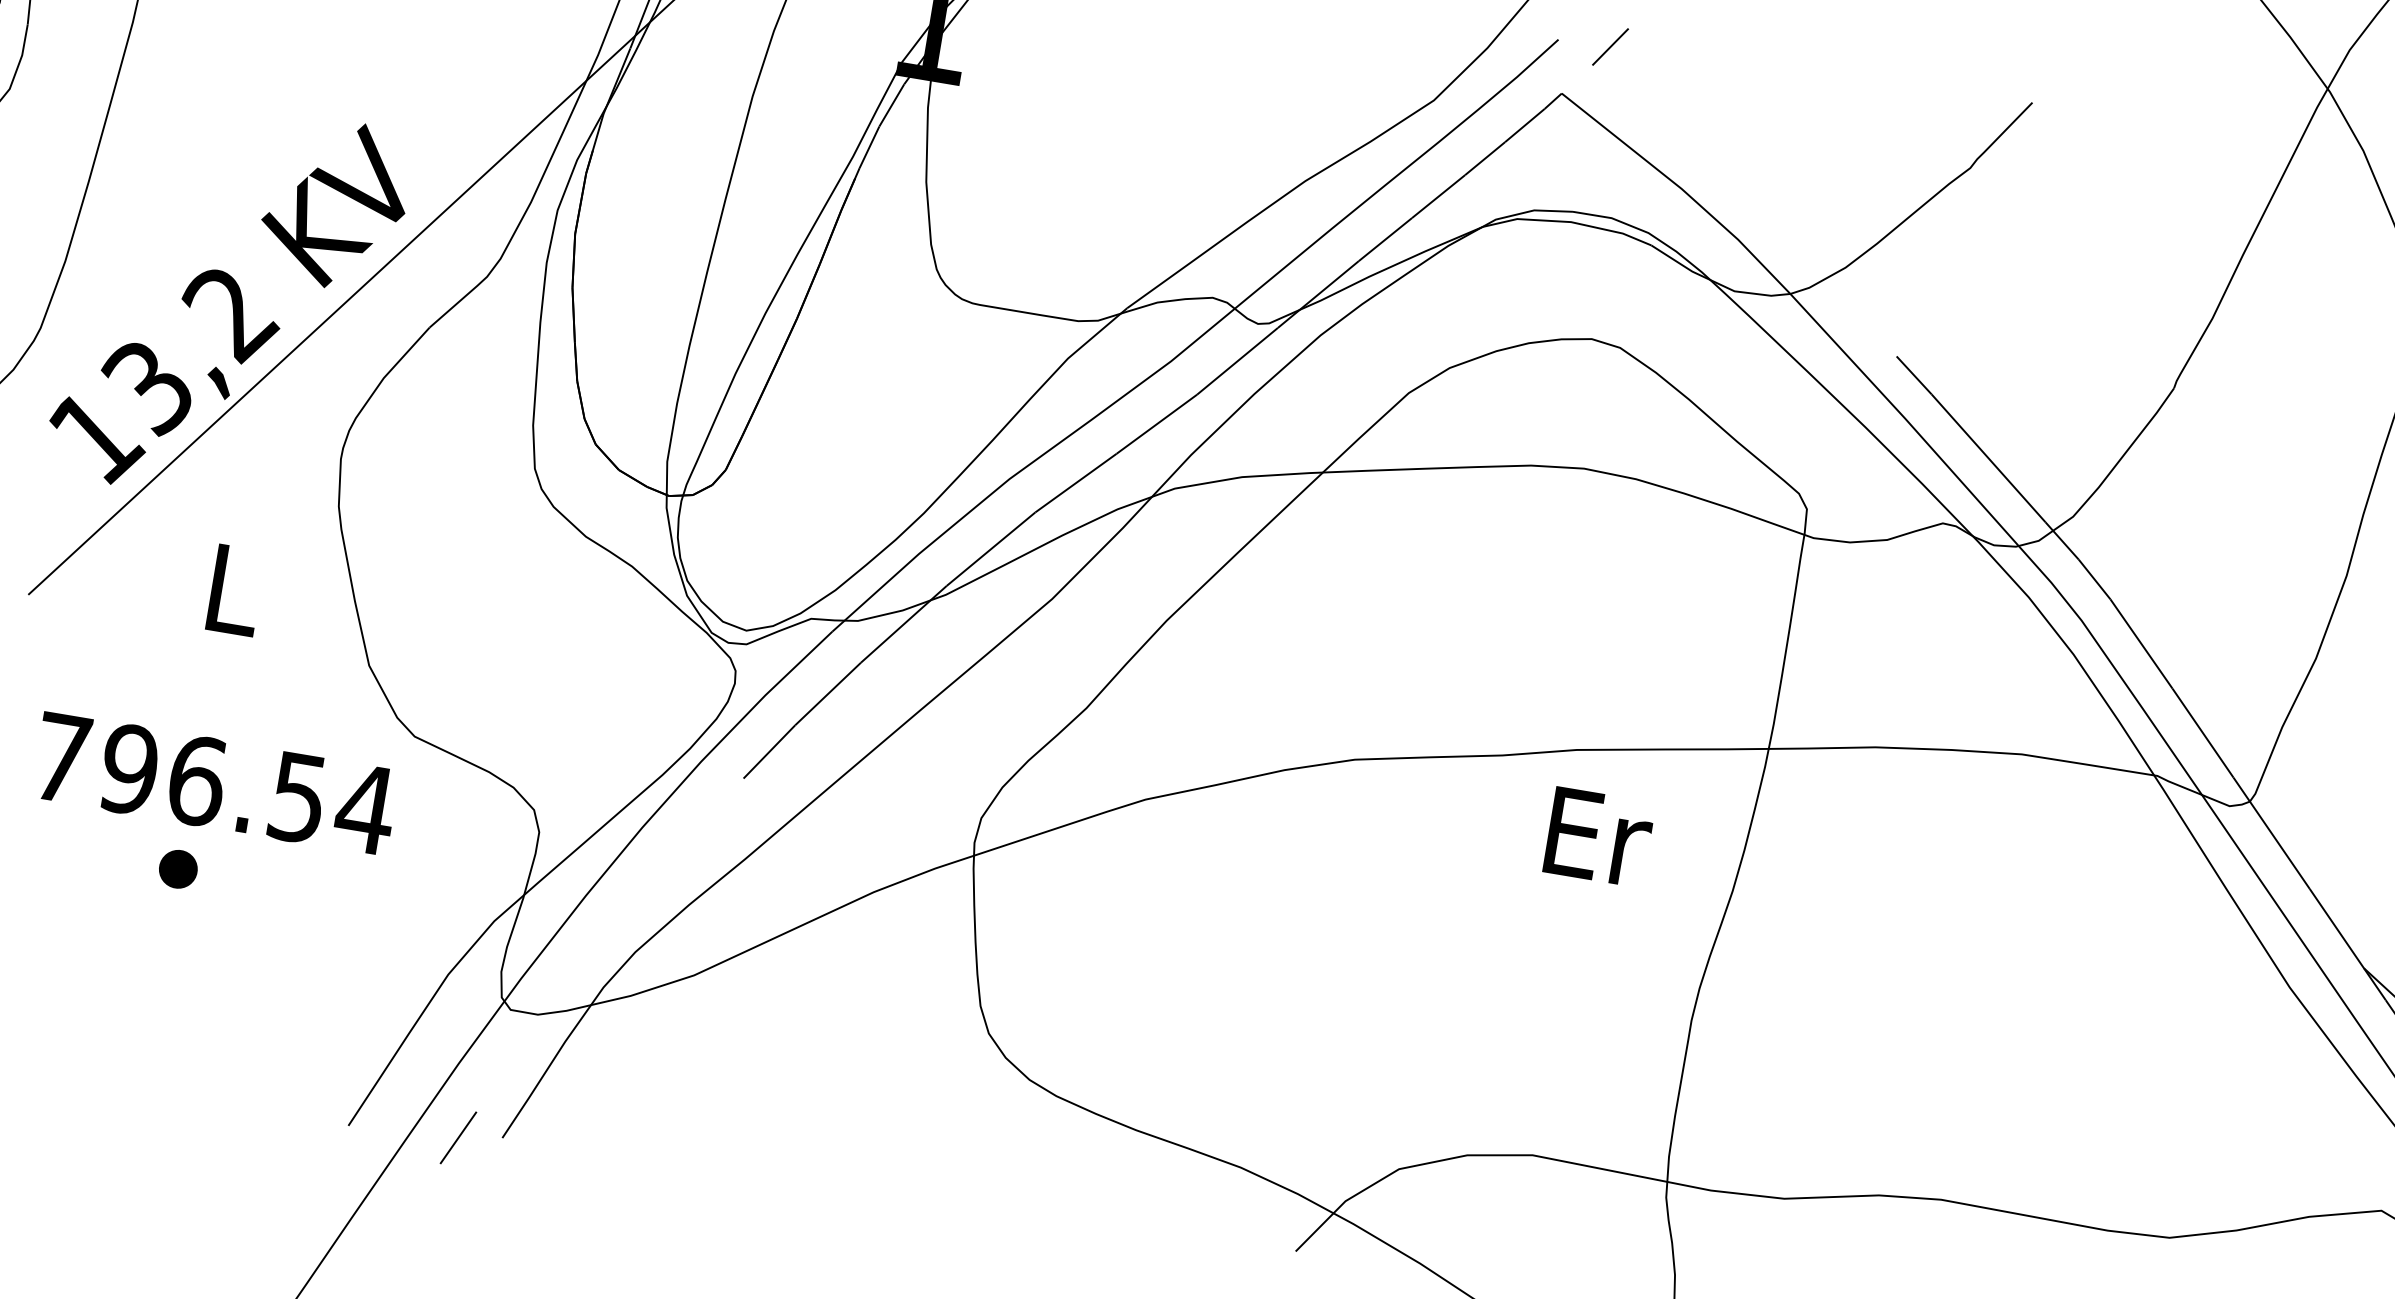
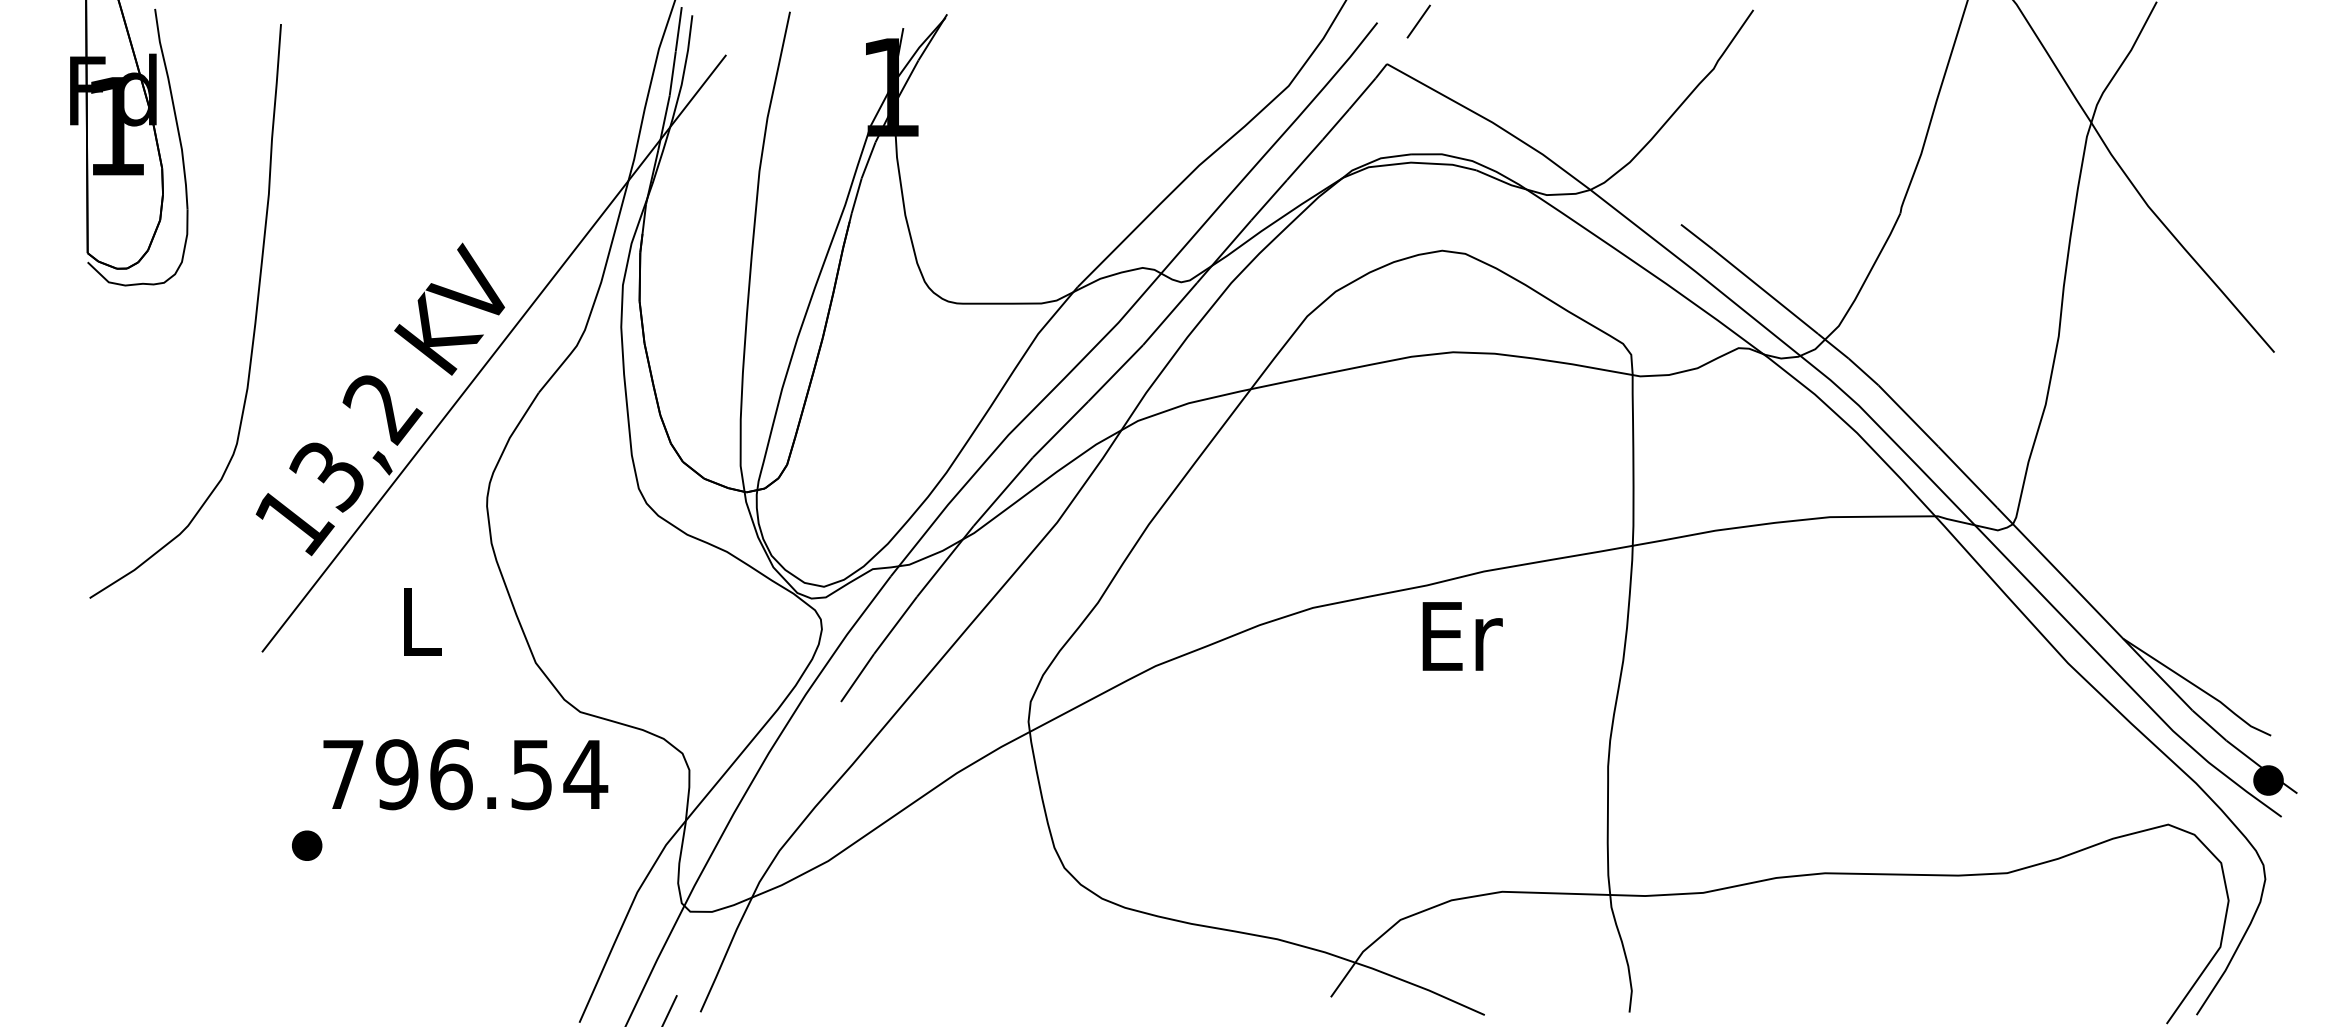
text: (215, 783) -> (465, 774), moved
text: (1598, 837) -> (1462, 636), moved
part: (178, 869) -> (307, 845), moved

